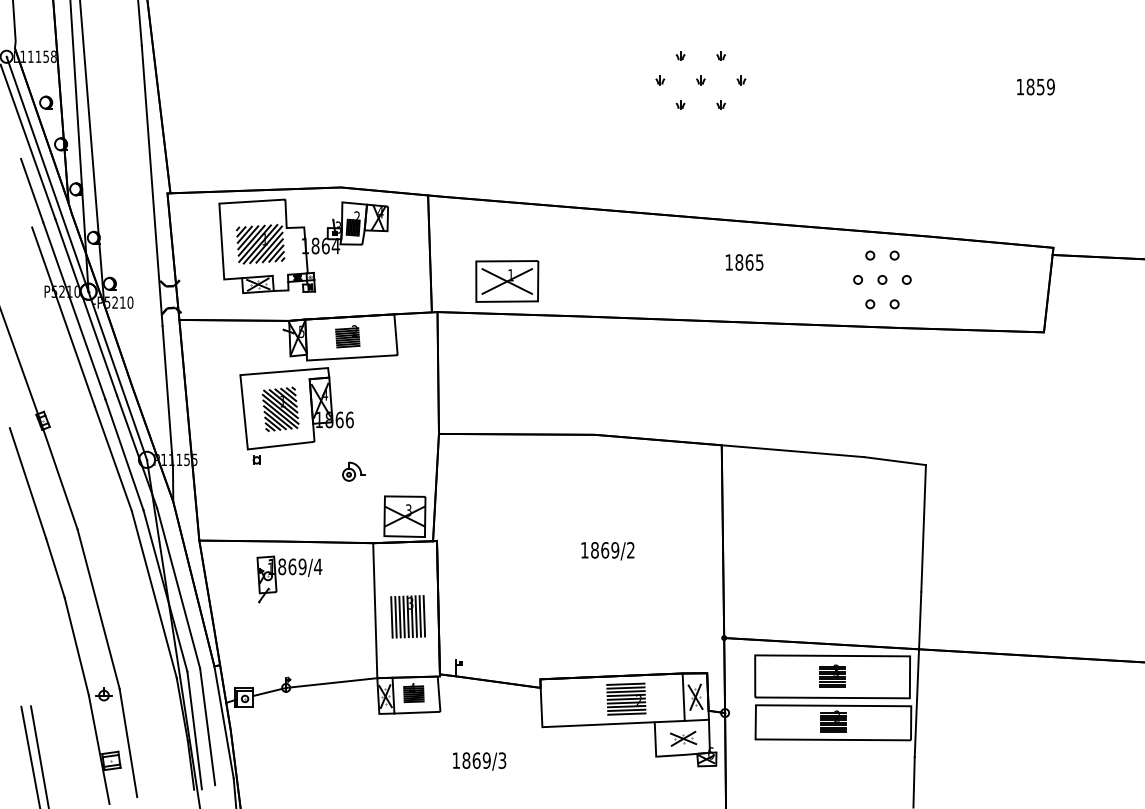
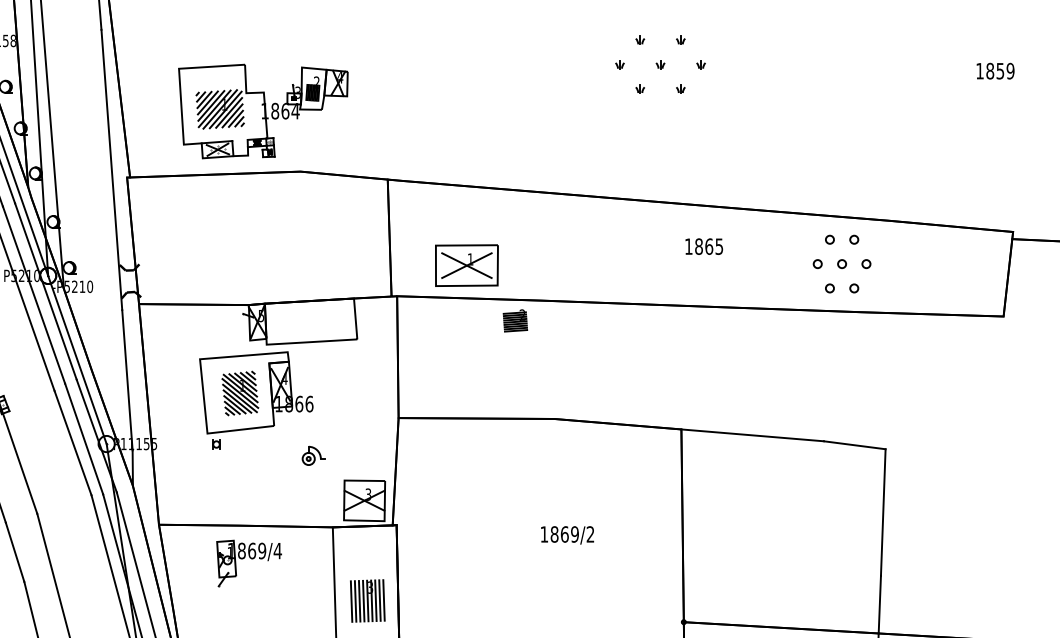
part: (303, 246) -> (263, 111), moved
part: (347, 336) -> (515, 320), moved

